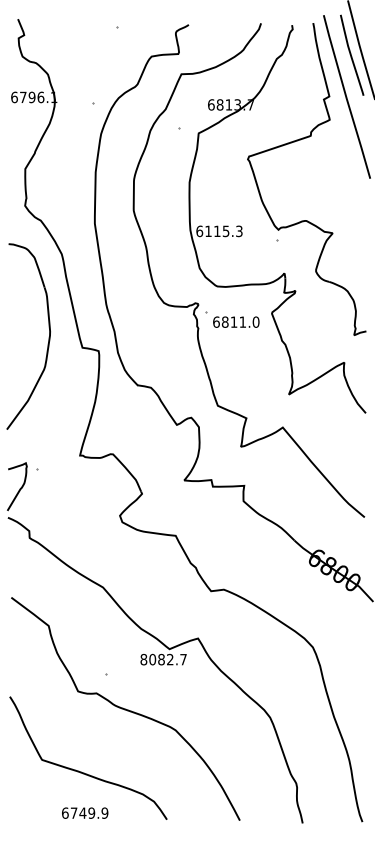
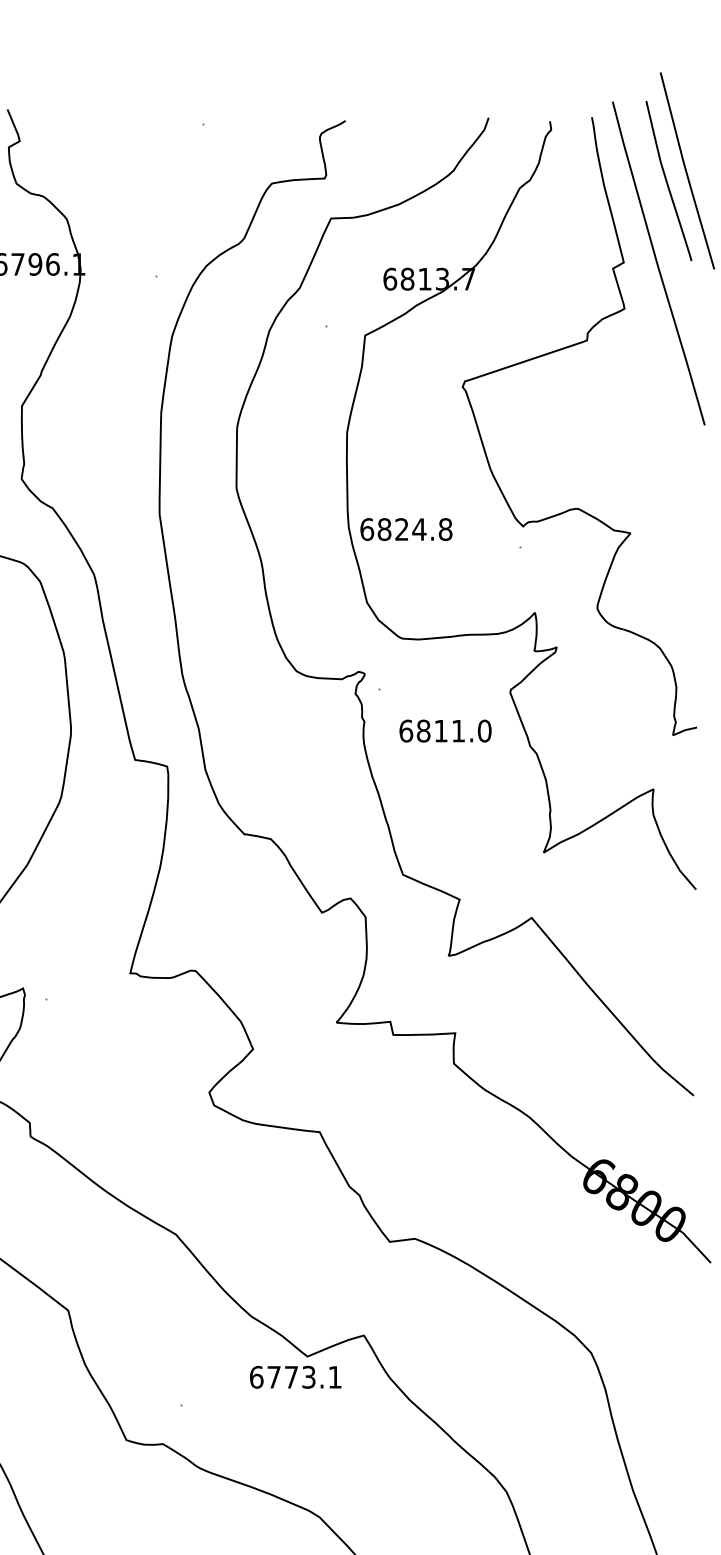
text: (223, 231) -> (414, 529), 6115.3 -> 6824.8
text: (236, 321) -> (445, 729), moved
text: (163, 659) -> (295, 1377), 8082.7 -> 6773.1

